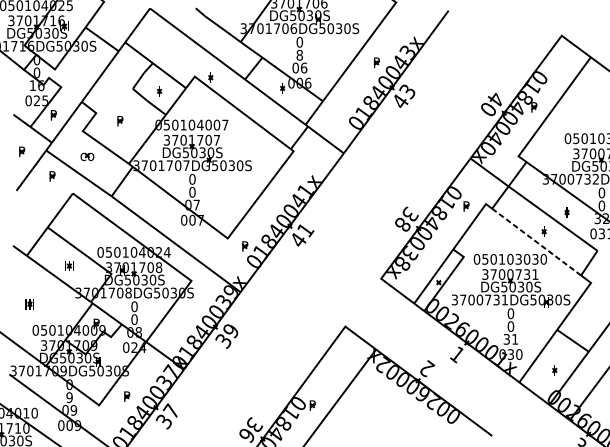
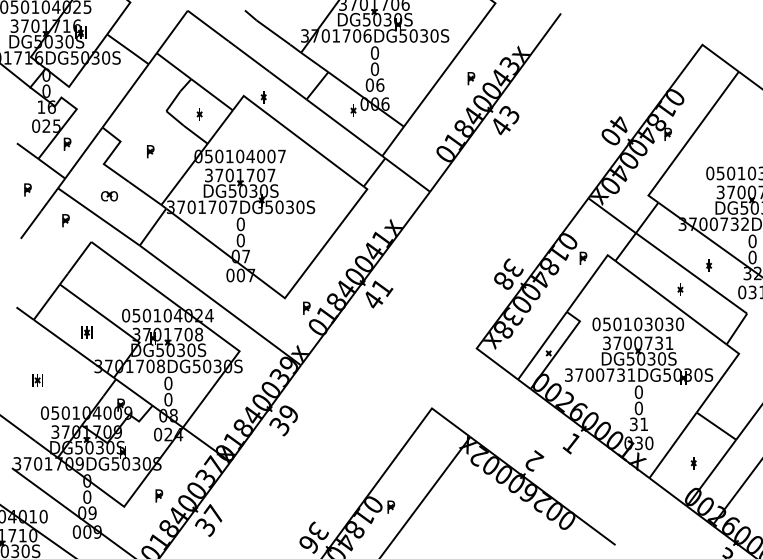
text: (299, 54) -> (374, 68), 8 -> 0
line: (537, 241) -> (671, 302), dashed -> solid
text: (69, 397) -> (87, 496), 9 -> 0

